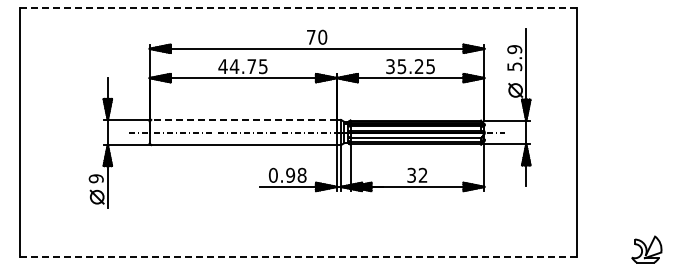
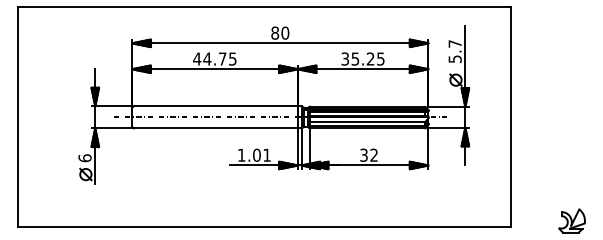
line: (298, 8) -> (263, 7), dashed -> solid
text: (310, 36) -> (274, 32), 70 -> 80
text: (514, 49) -> (454, 43), 5.9 -> 5.7
line: (244, 119) -> (216, 105), dashed -> solid
text: (287, 174) -> (254, 154), 0.98 -> 1.01
text: (95, 178) -> (84, 158), 9 -> 6
line: (298, 256) -> (263, 227), dashed -> solid

